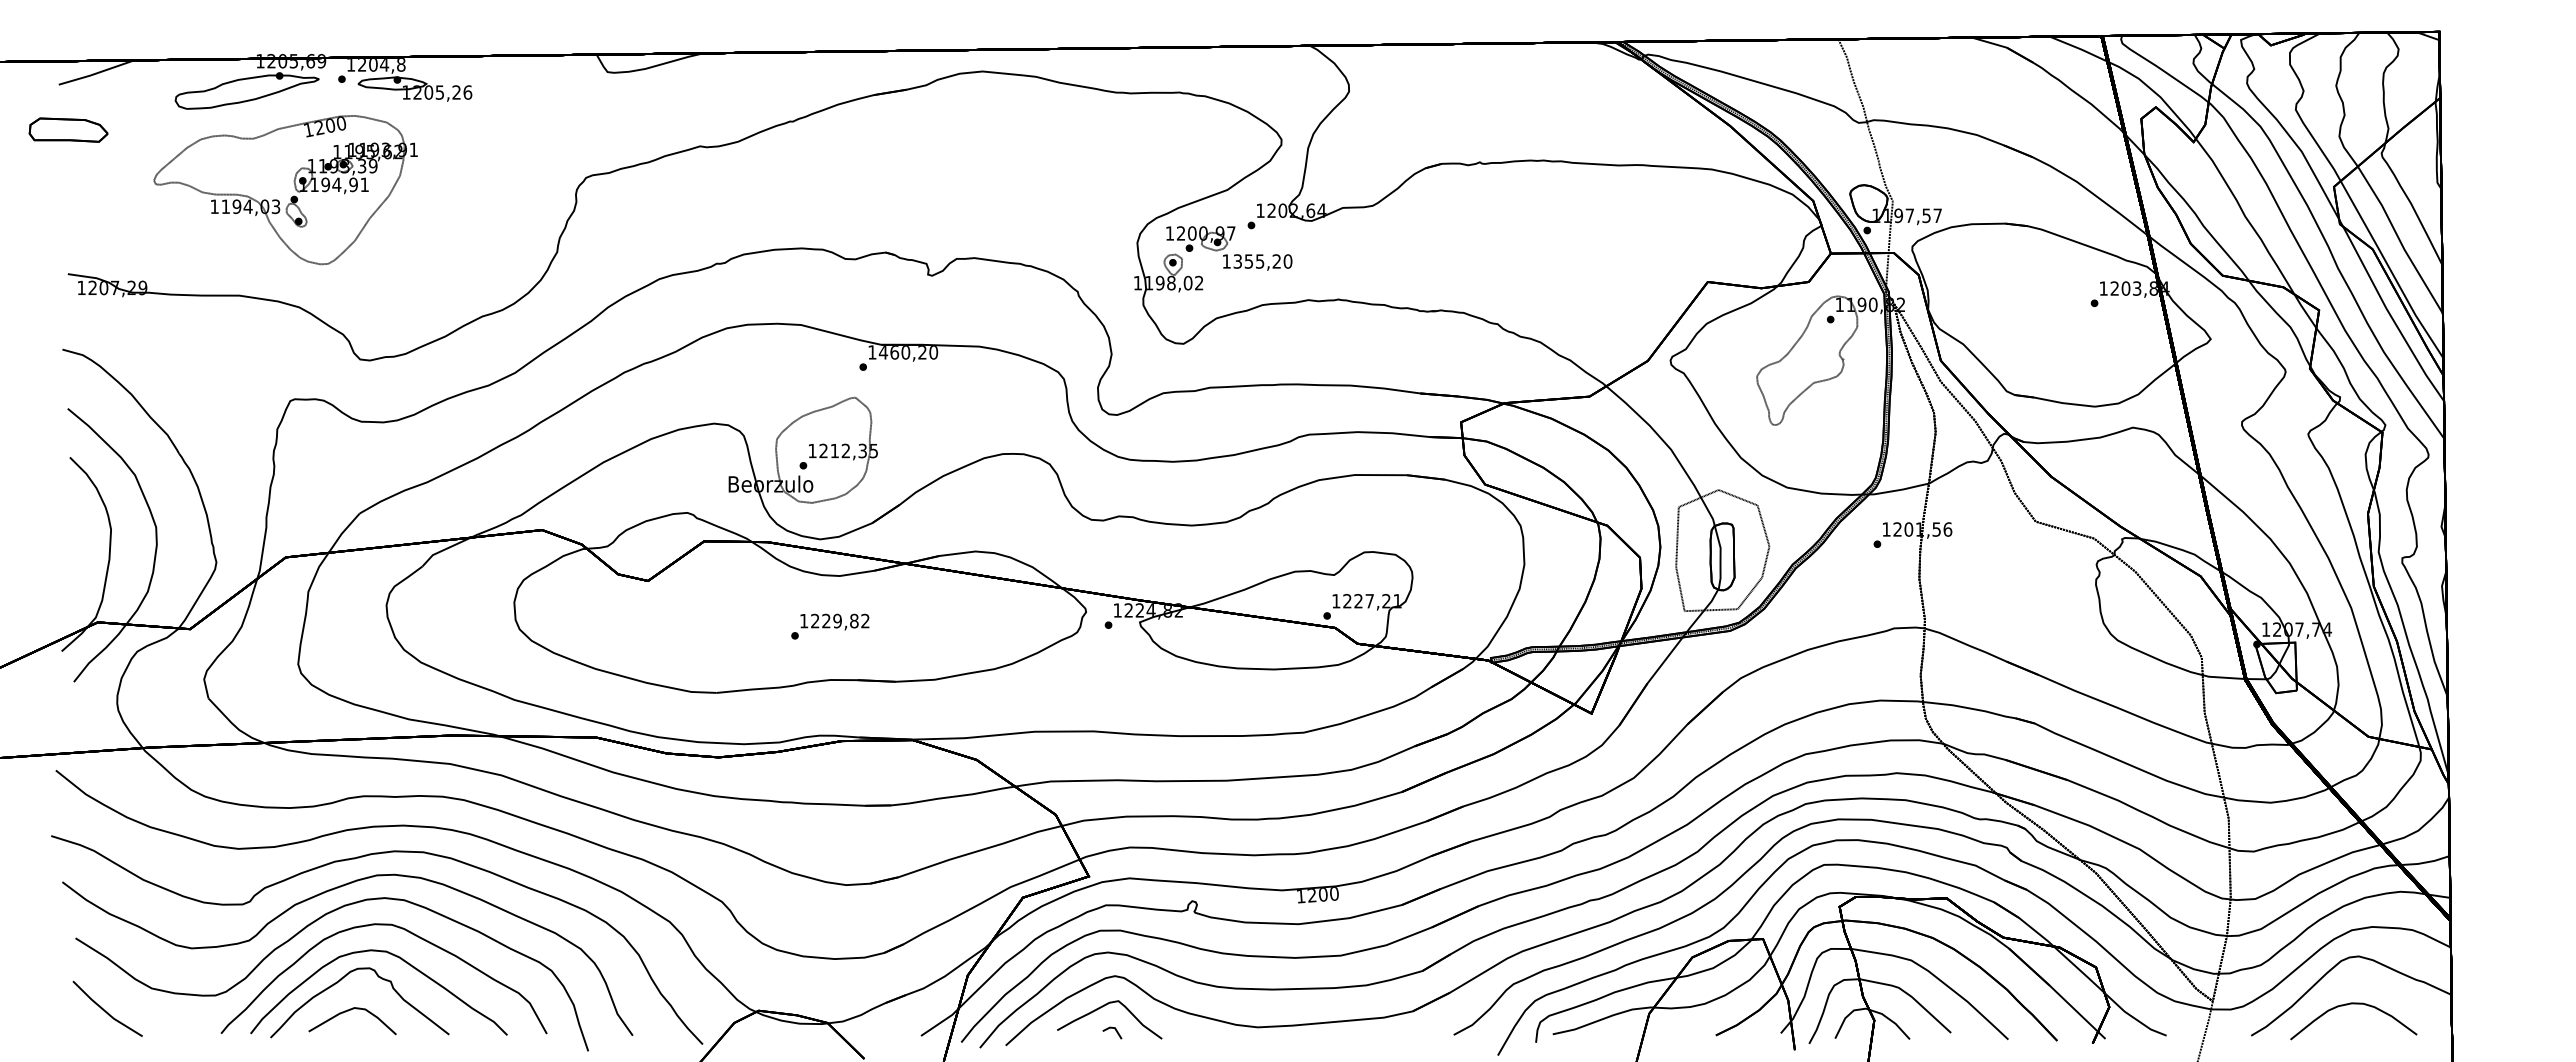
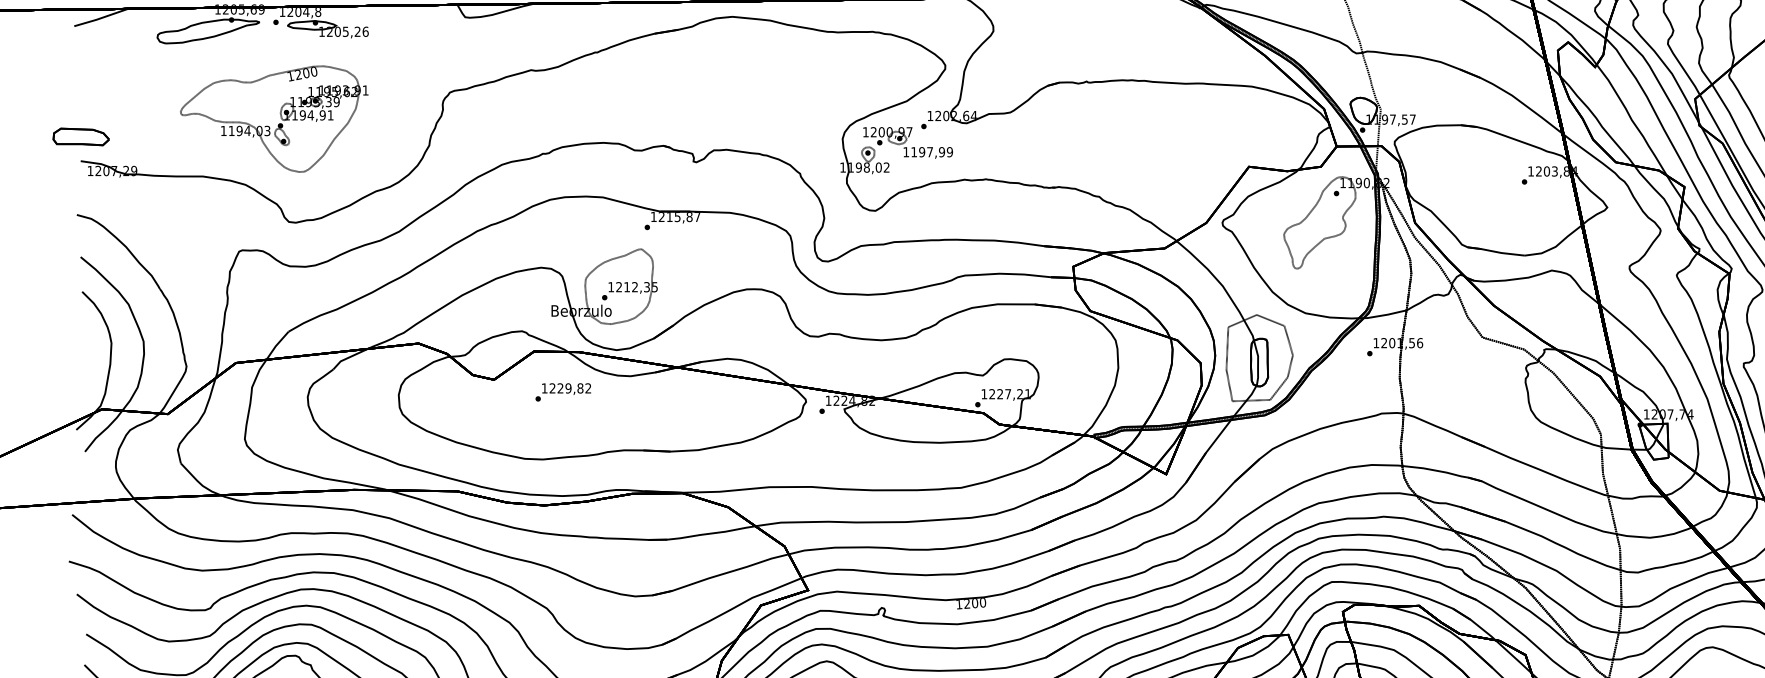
part: (68, 129) -> (81, 136), moved
part: (285, 190) -> (274, 119), moved
text: (1262, 261) -> (931, 152), 1355,20 -> 1197,99
text: (908, 352) -> (679, 217), 1460,20 -> 1215,87
text: (830, 626) -> (563, 392), moved

